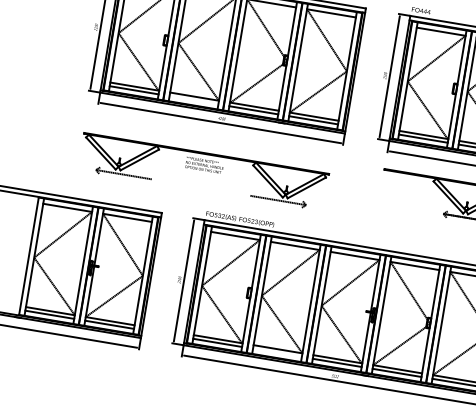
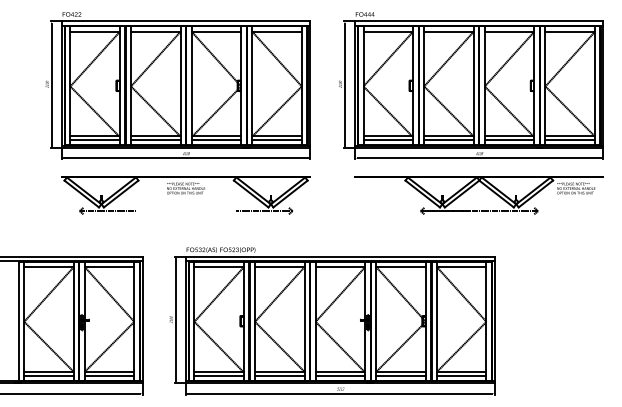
line: (193, 100) -> (155, 140), added
part: (202, 172) -> (185, 195), moved
line: (277, 352) -> (279, 375), added

